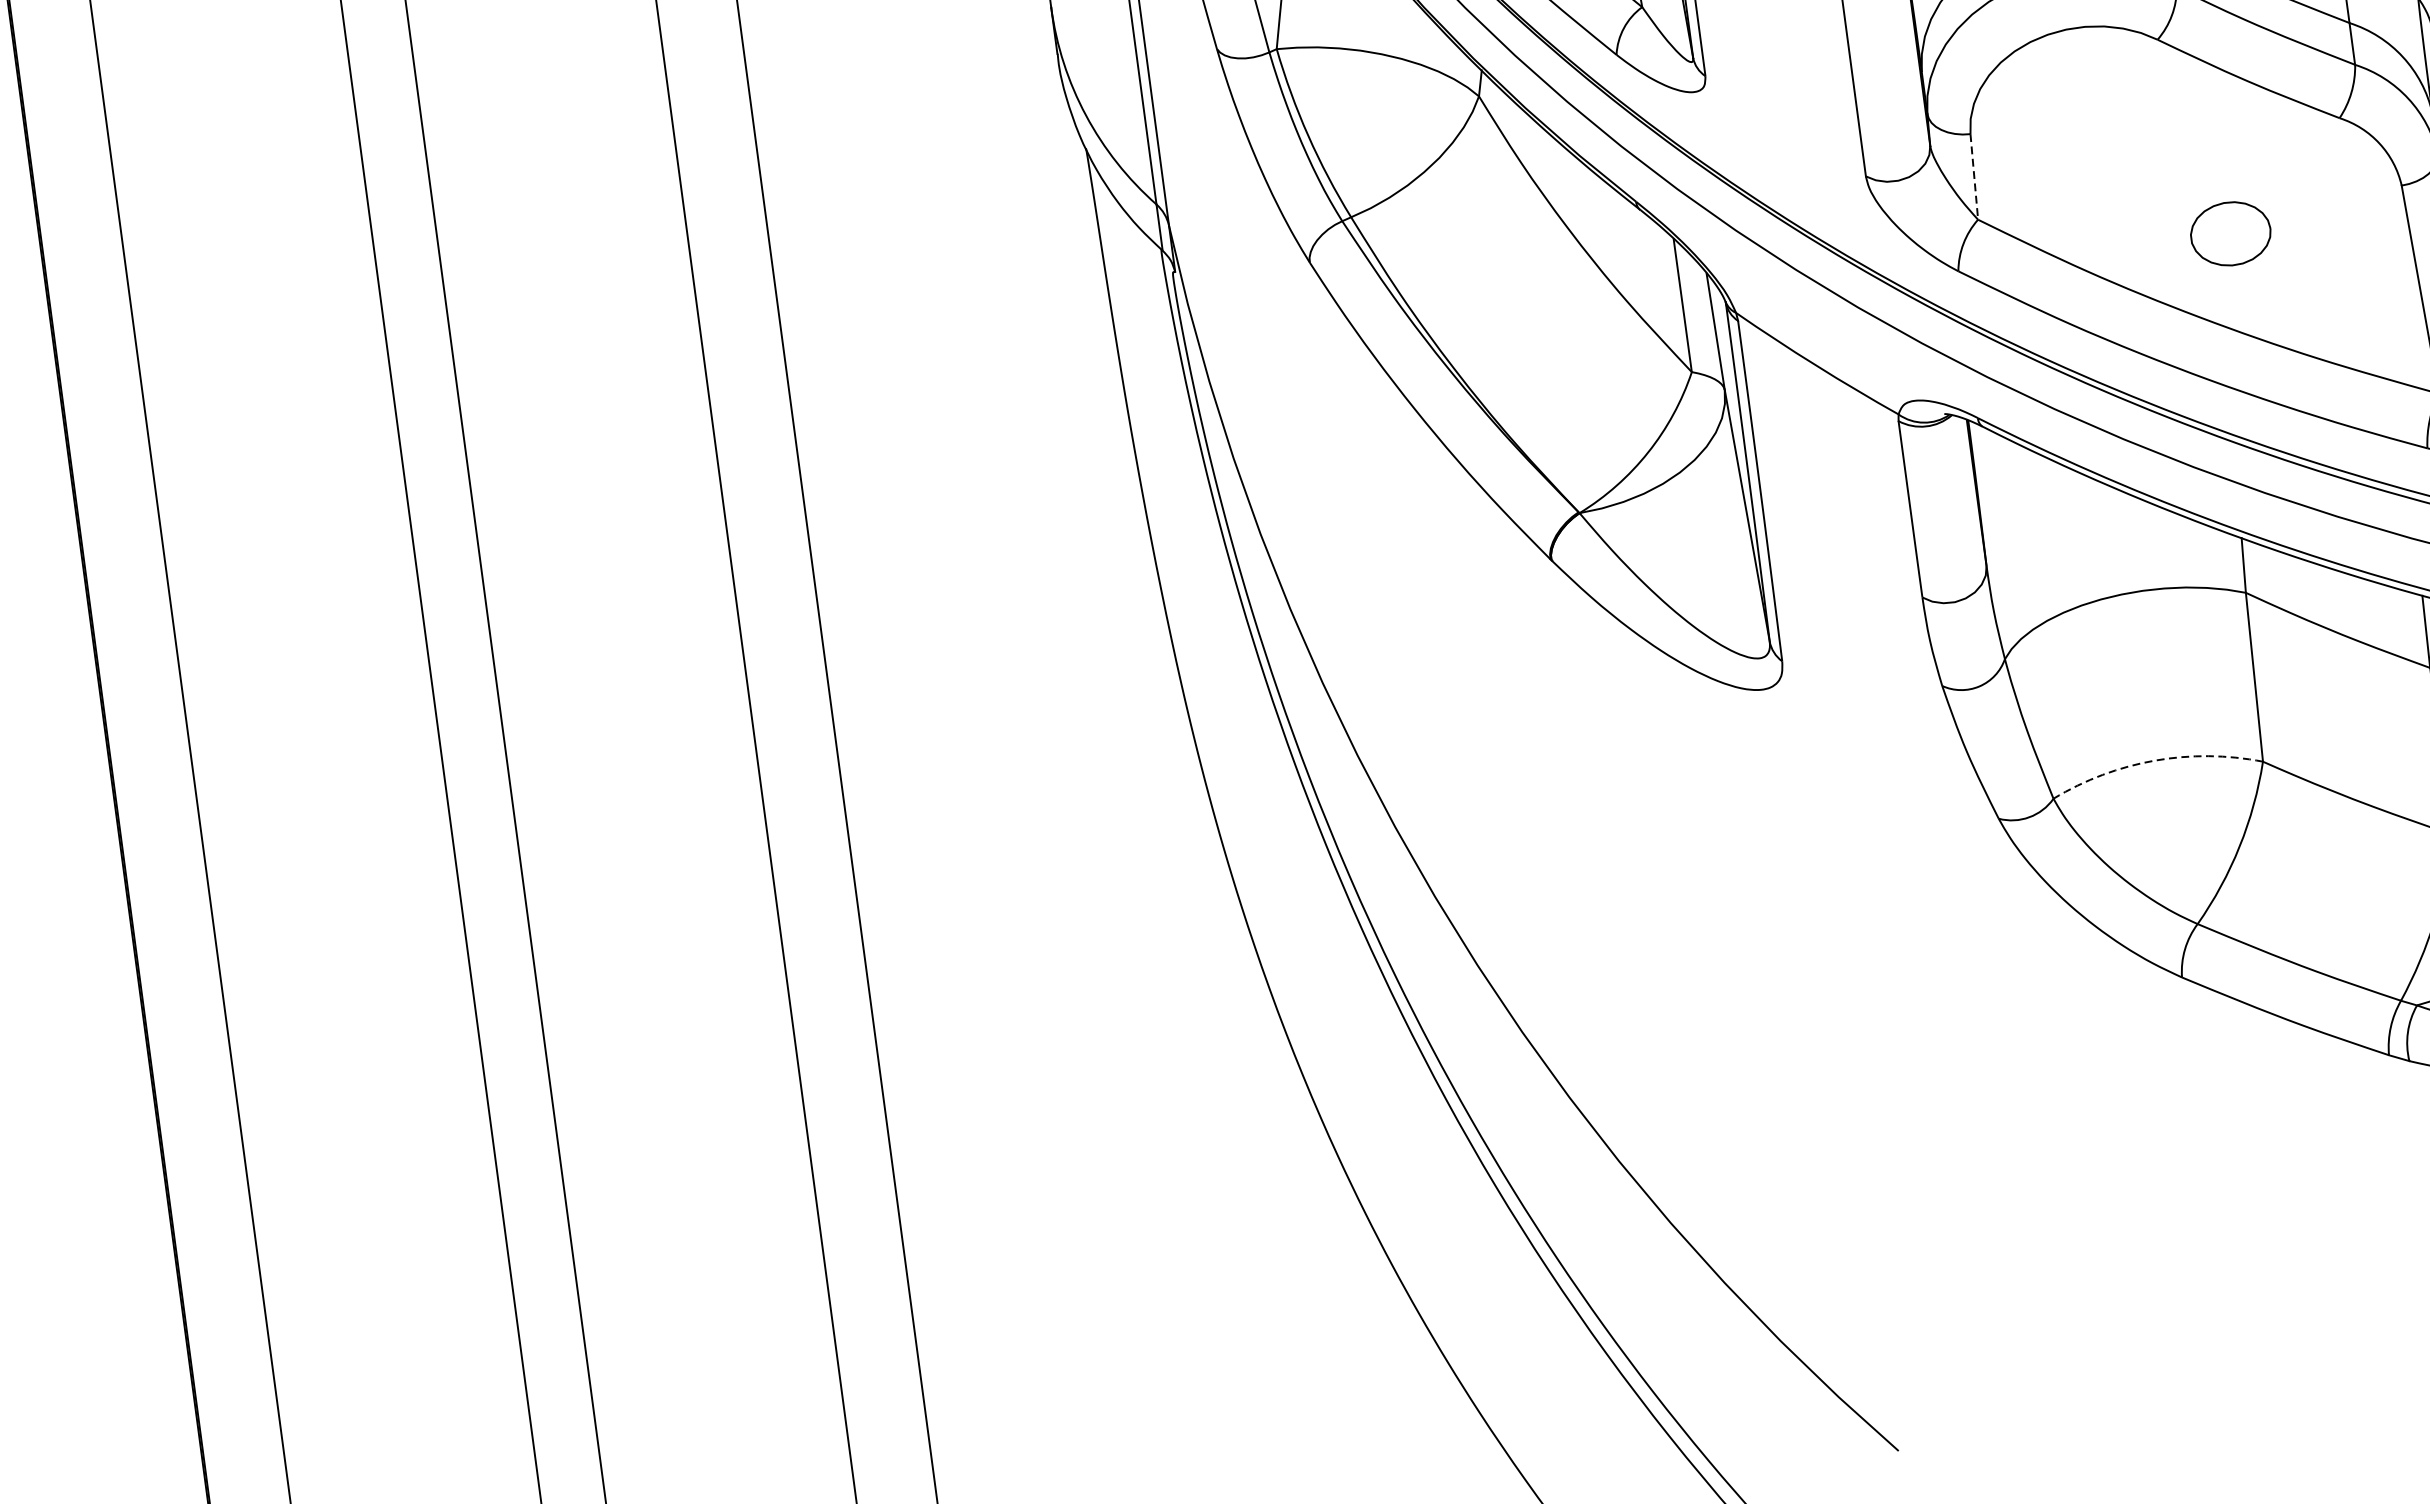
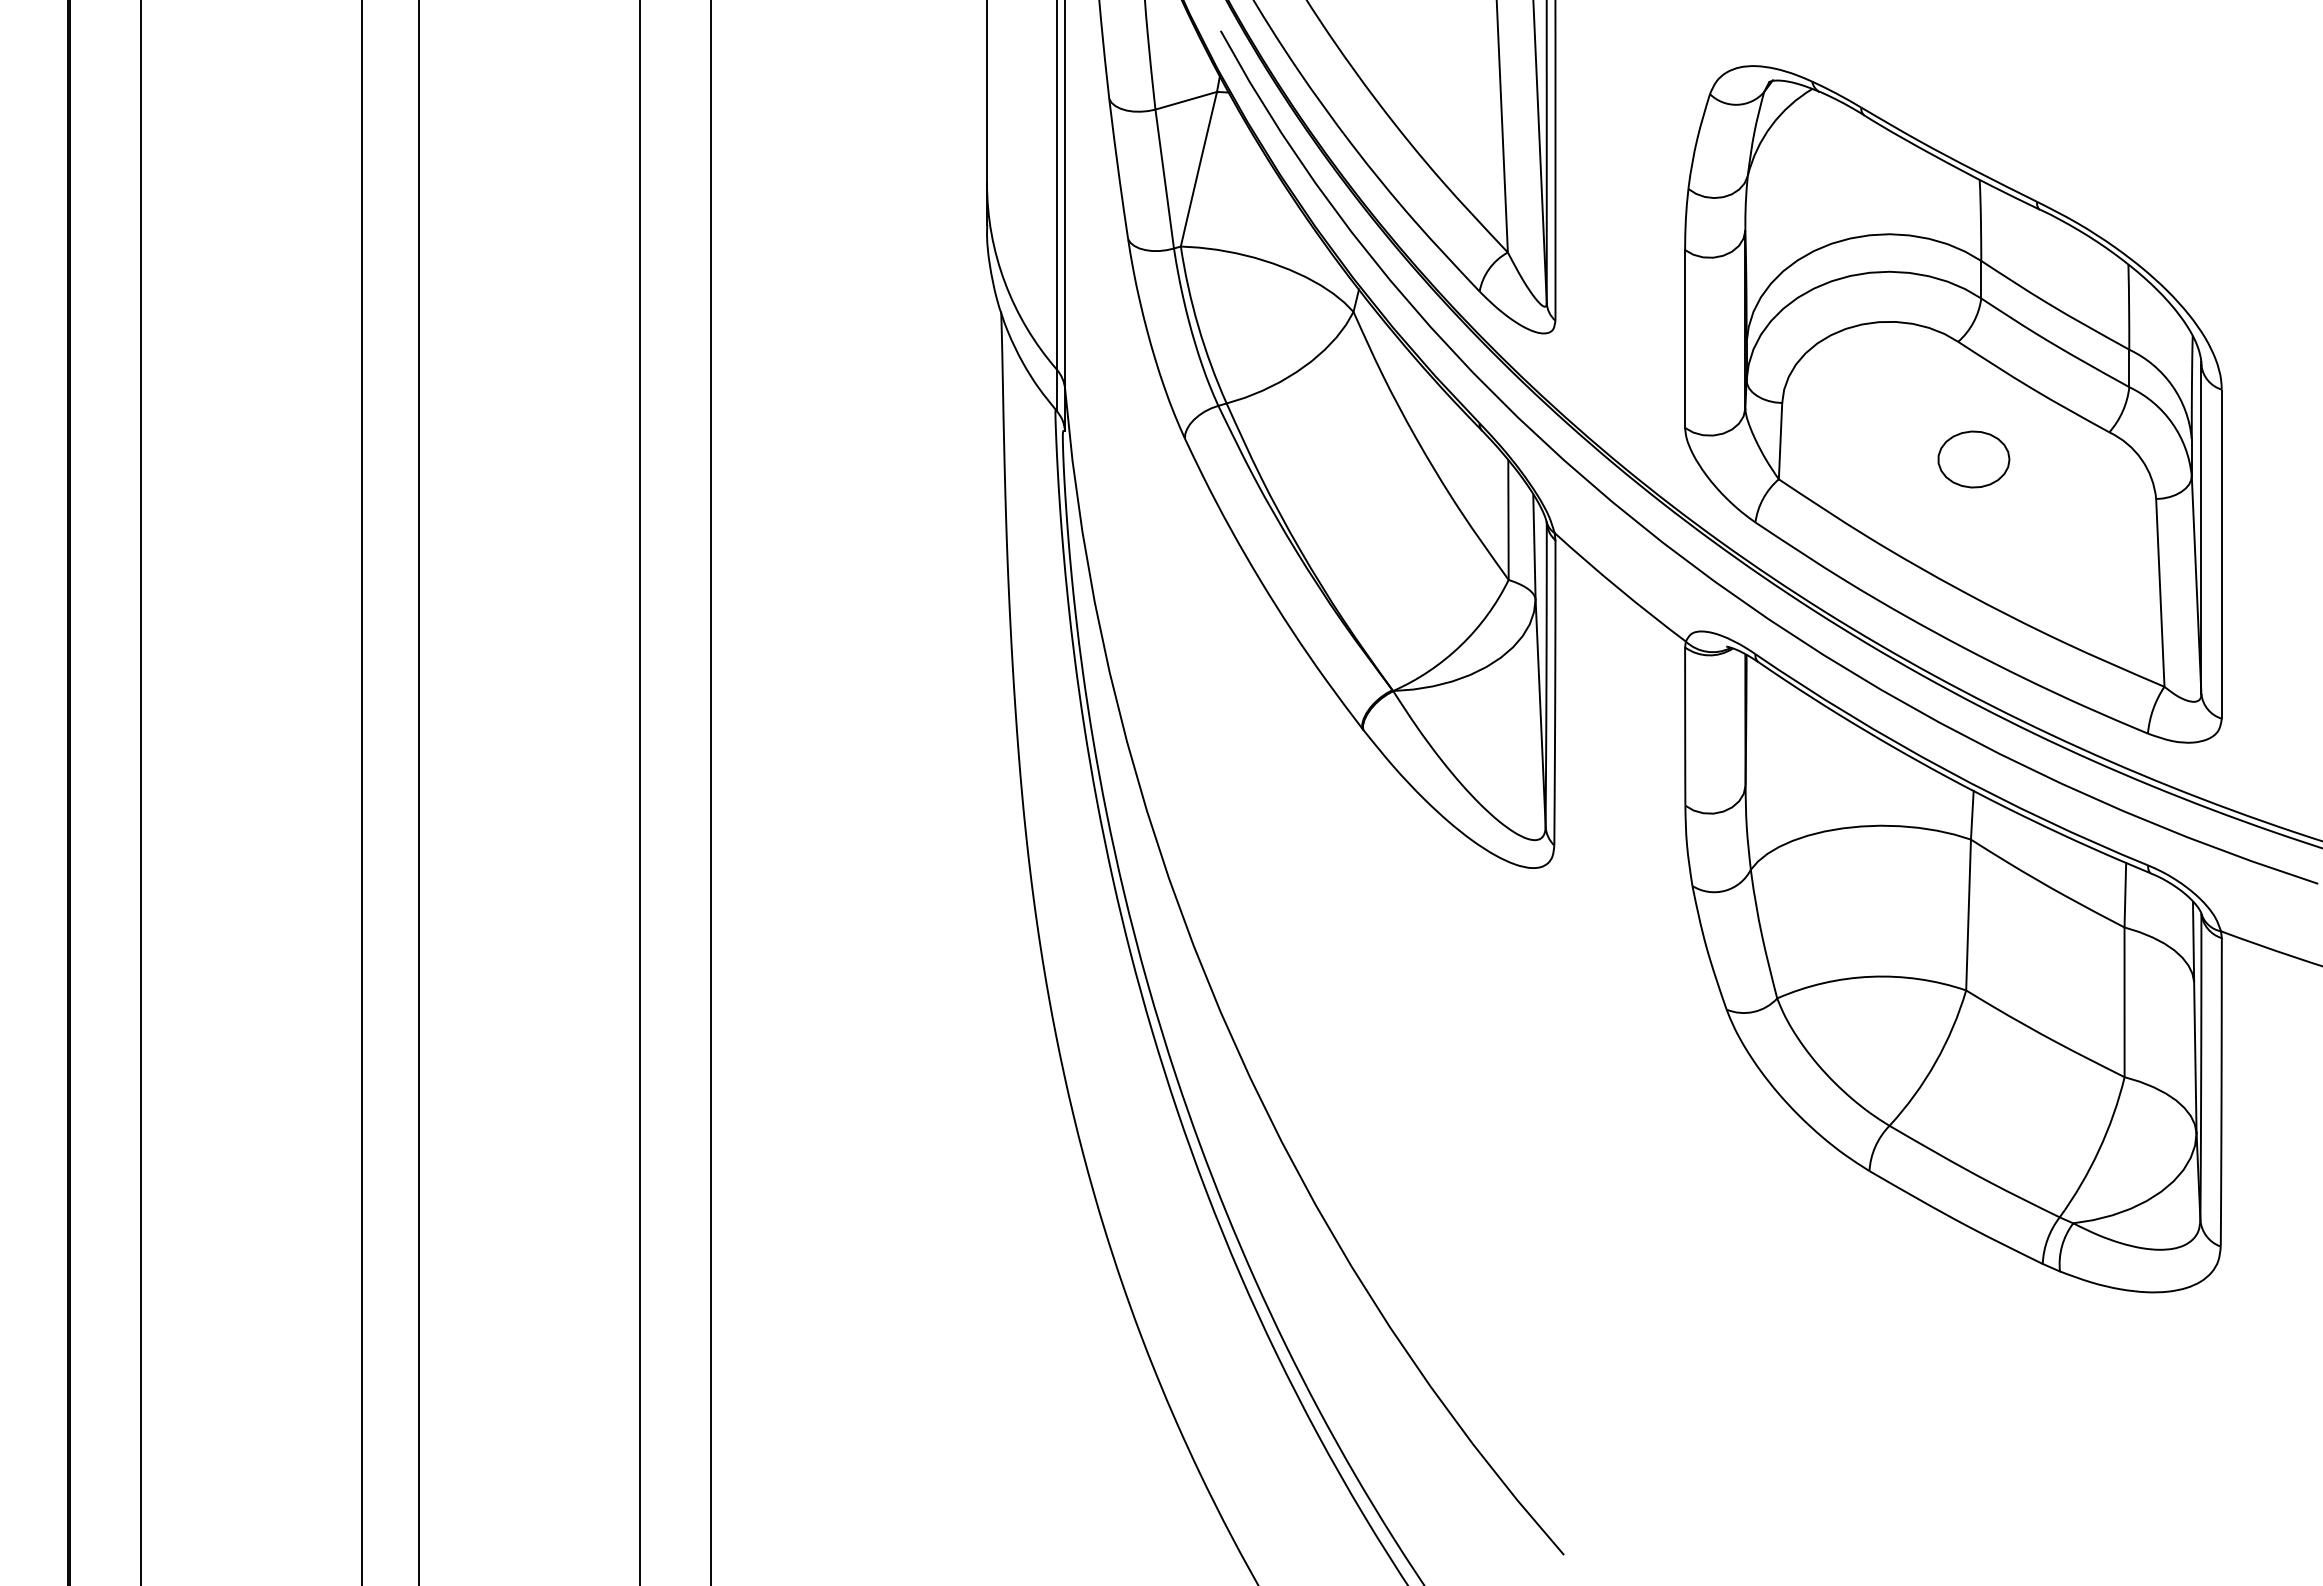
line: (1974, 177) -> (1780, 441), dashed -> solid
part: (2230, 233) -> (1973, 459), moved
arc: (2155, 760) -> (1871, 976), dashed -> solid

